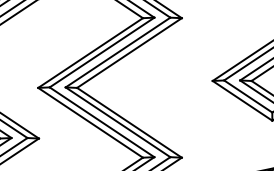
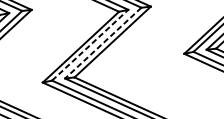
line: (102, 52) -> (90, 45), solid -> dashed
line: (118, 52) -> (103, 43), solid -> dashed

